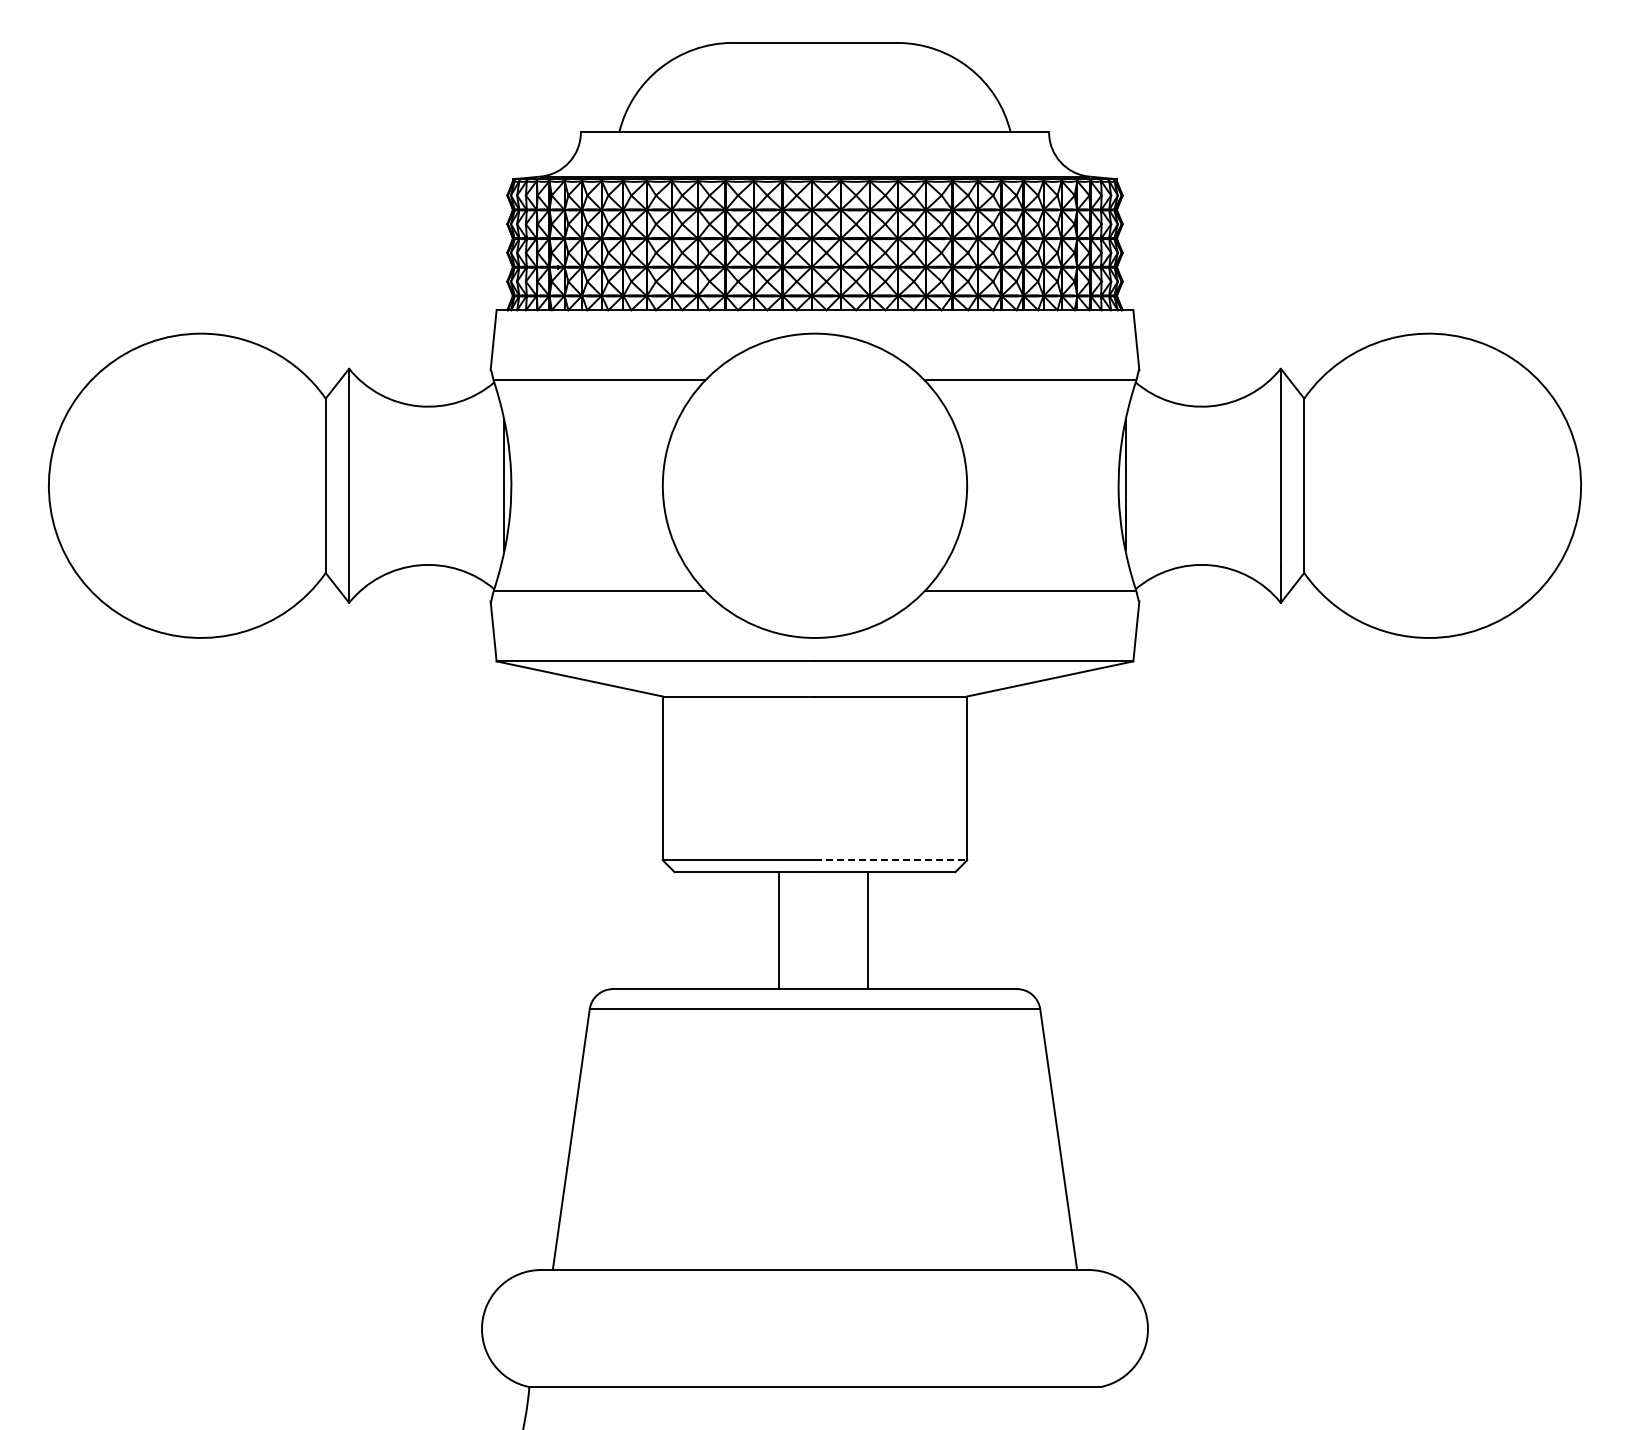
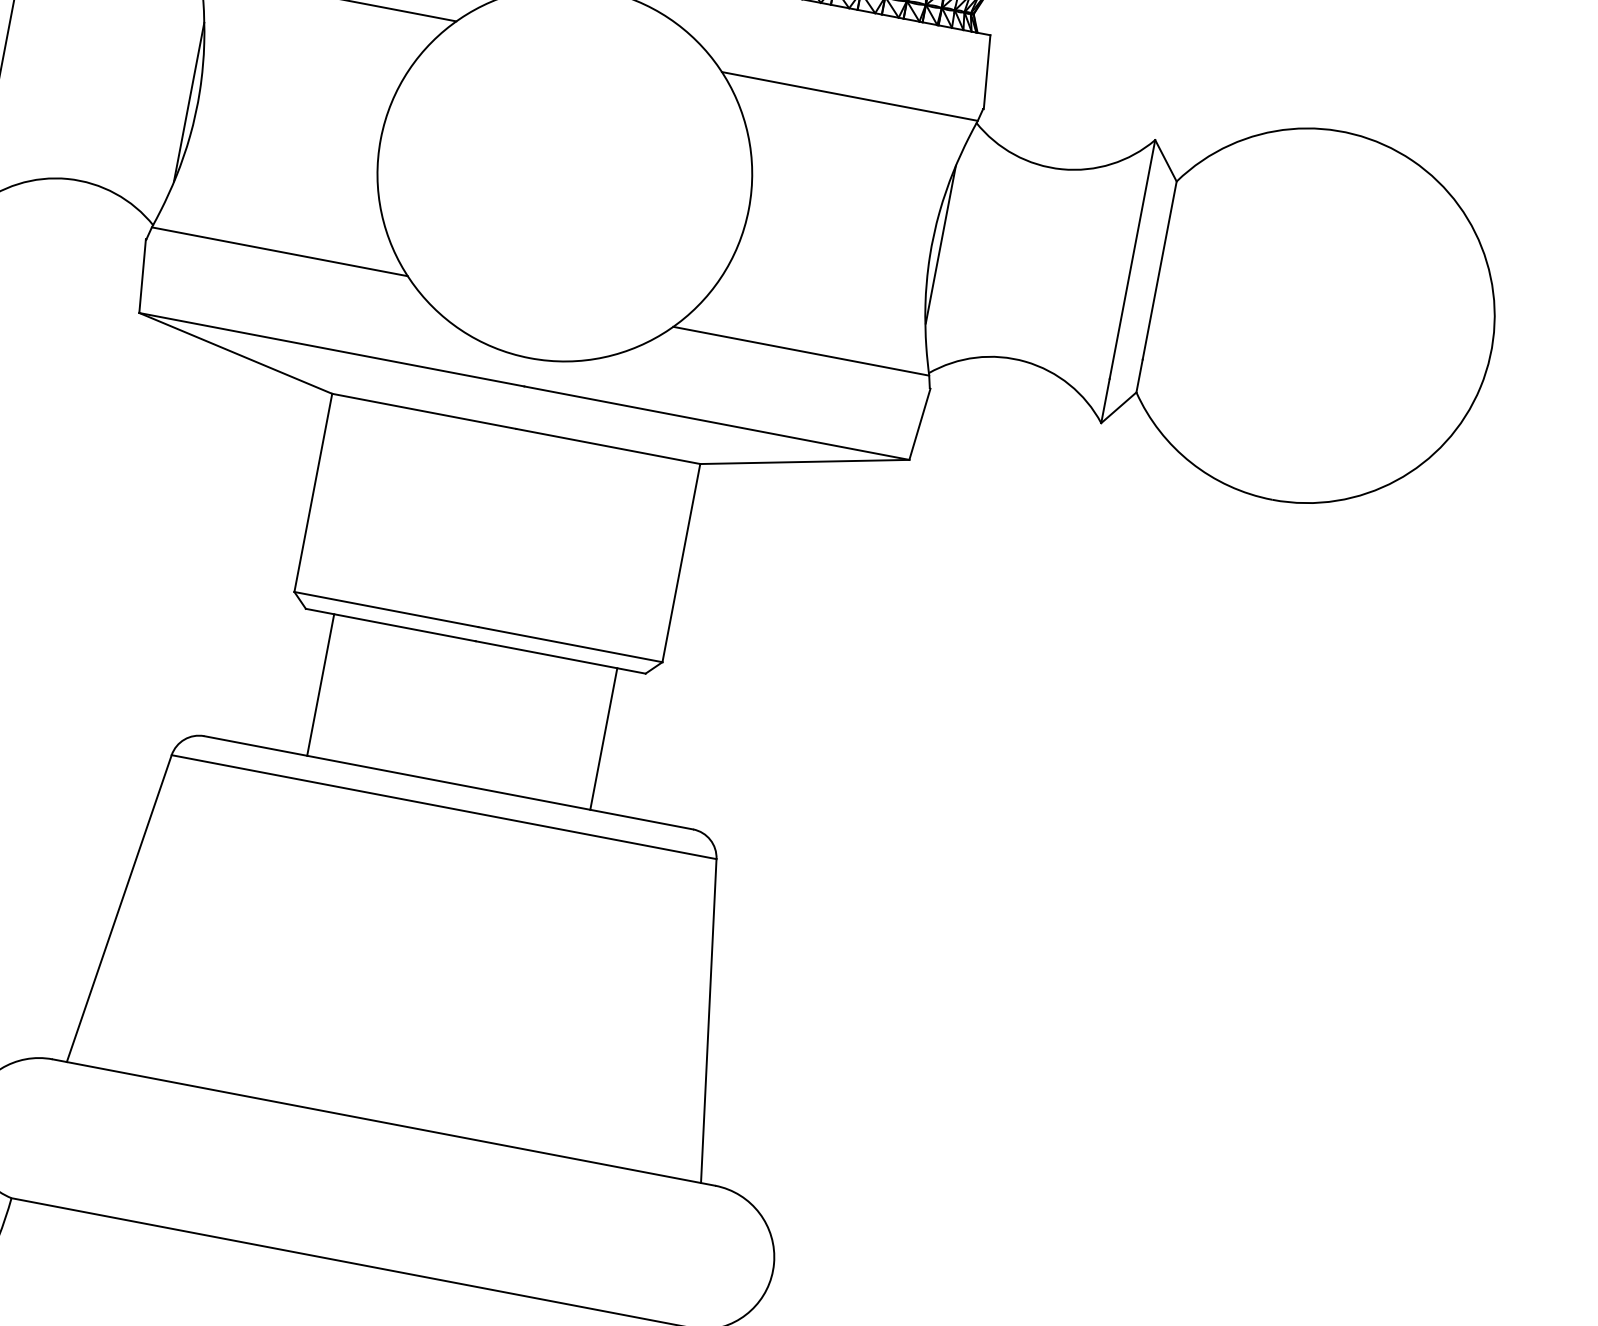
line: (891, 860) -> (570, 644), dashed -> solid
line: (778, 930) -> (320, 684), moved
line: (868, 930) -> (604, 739), moved

